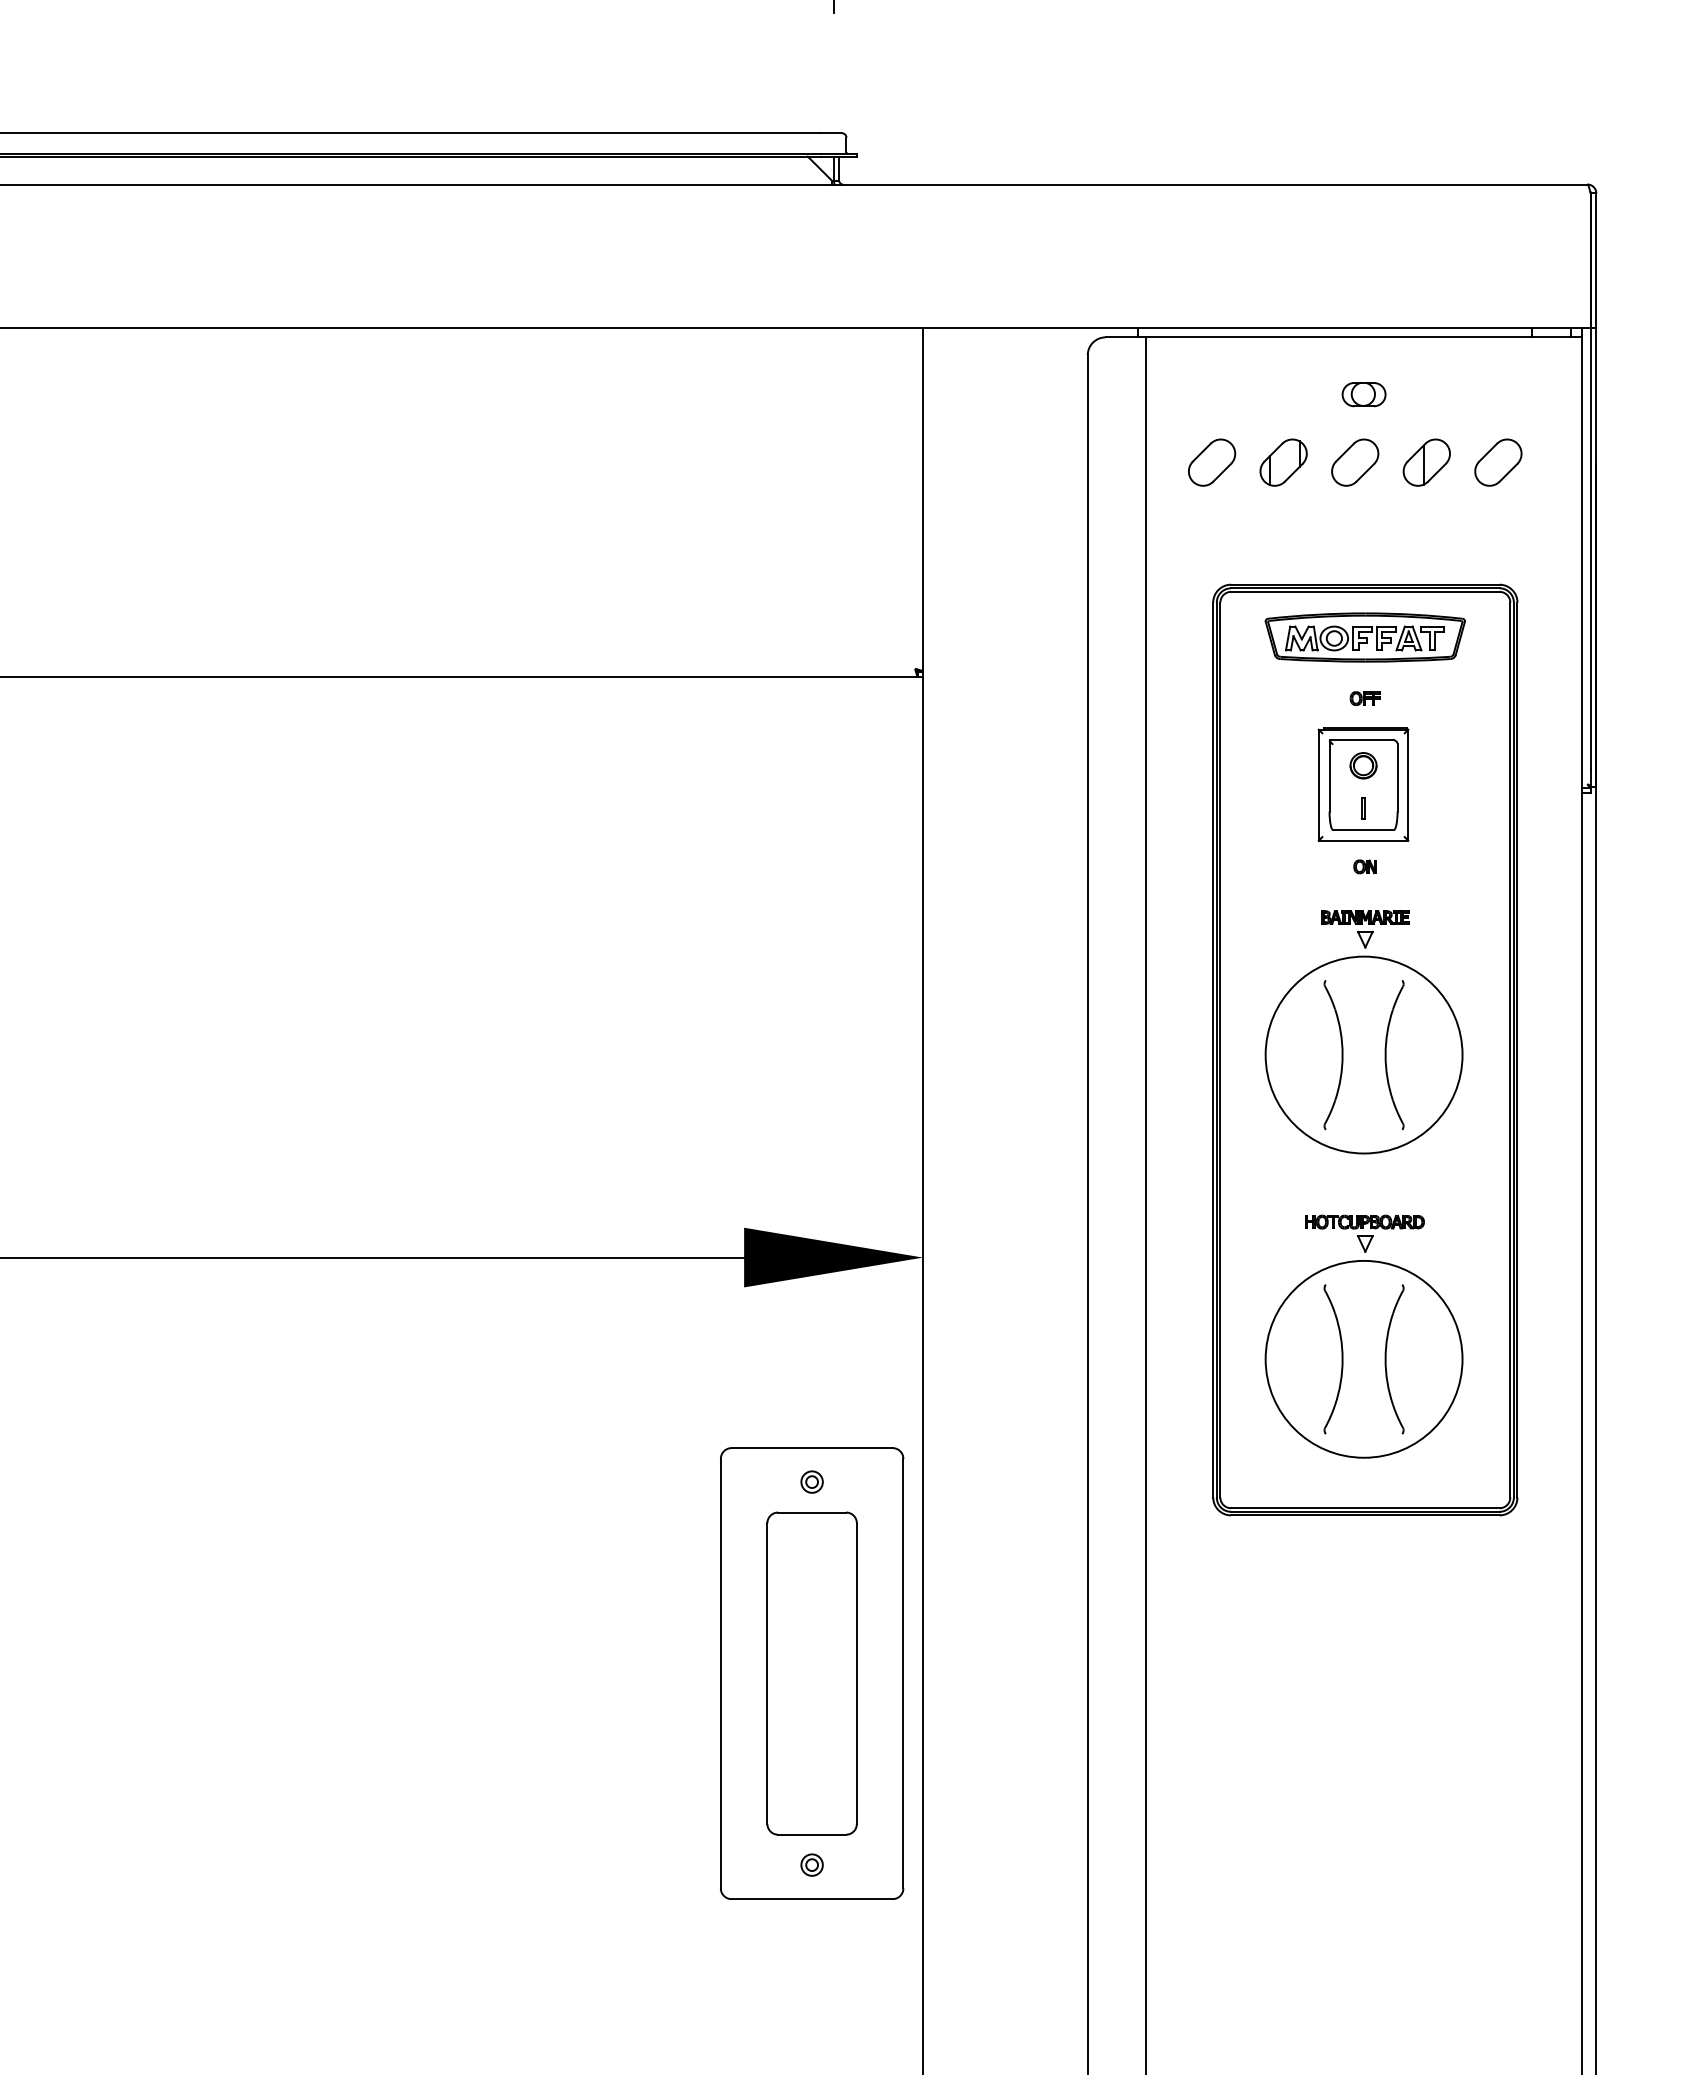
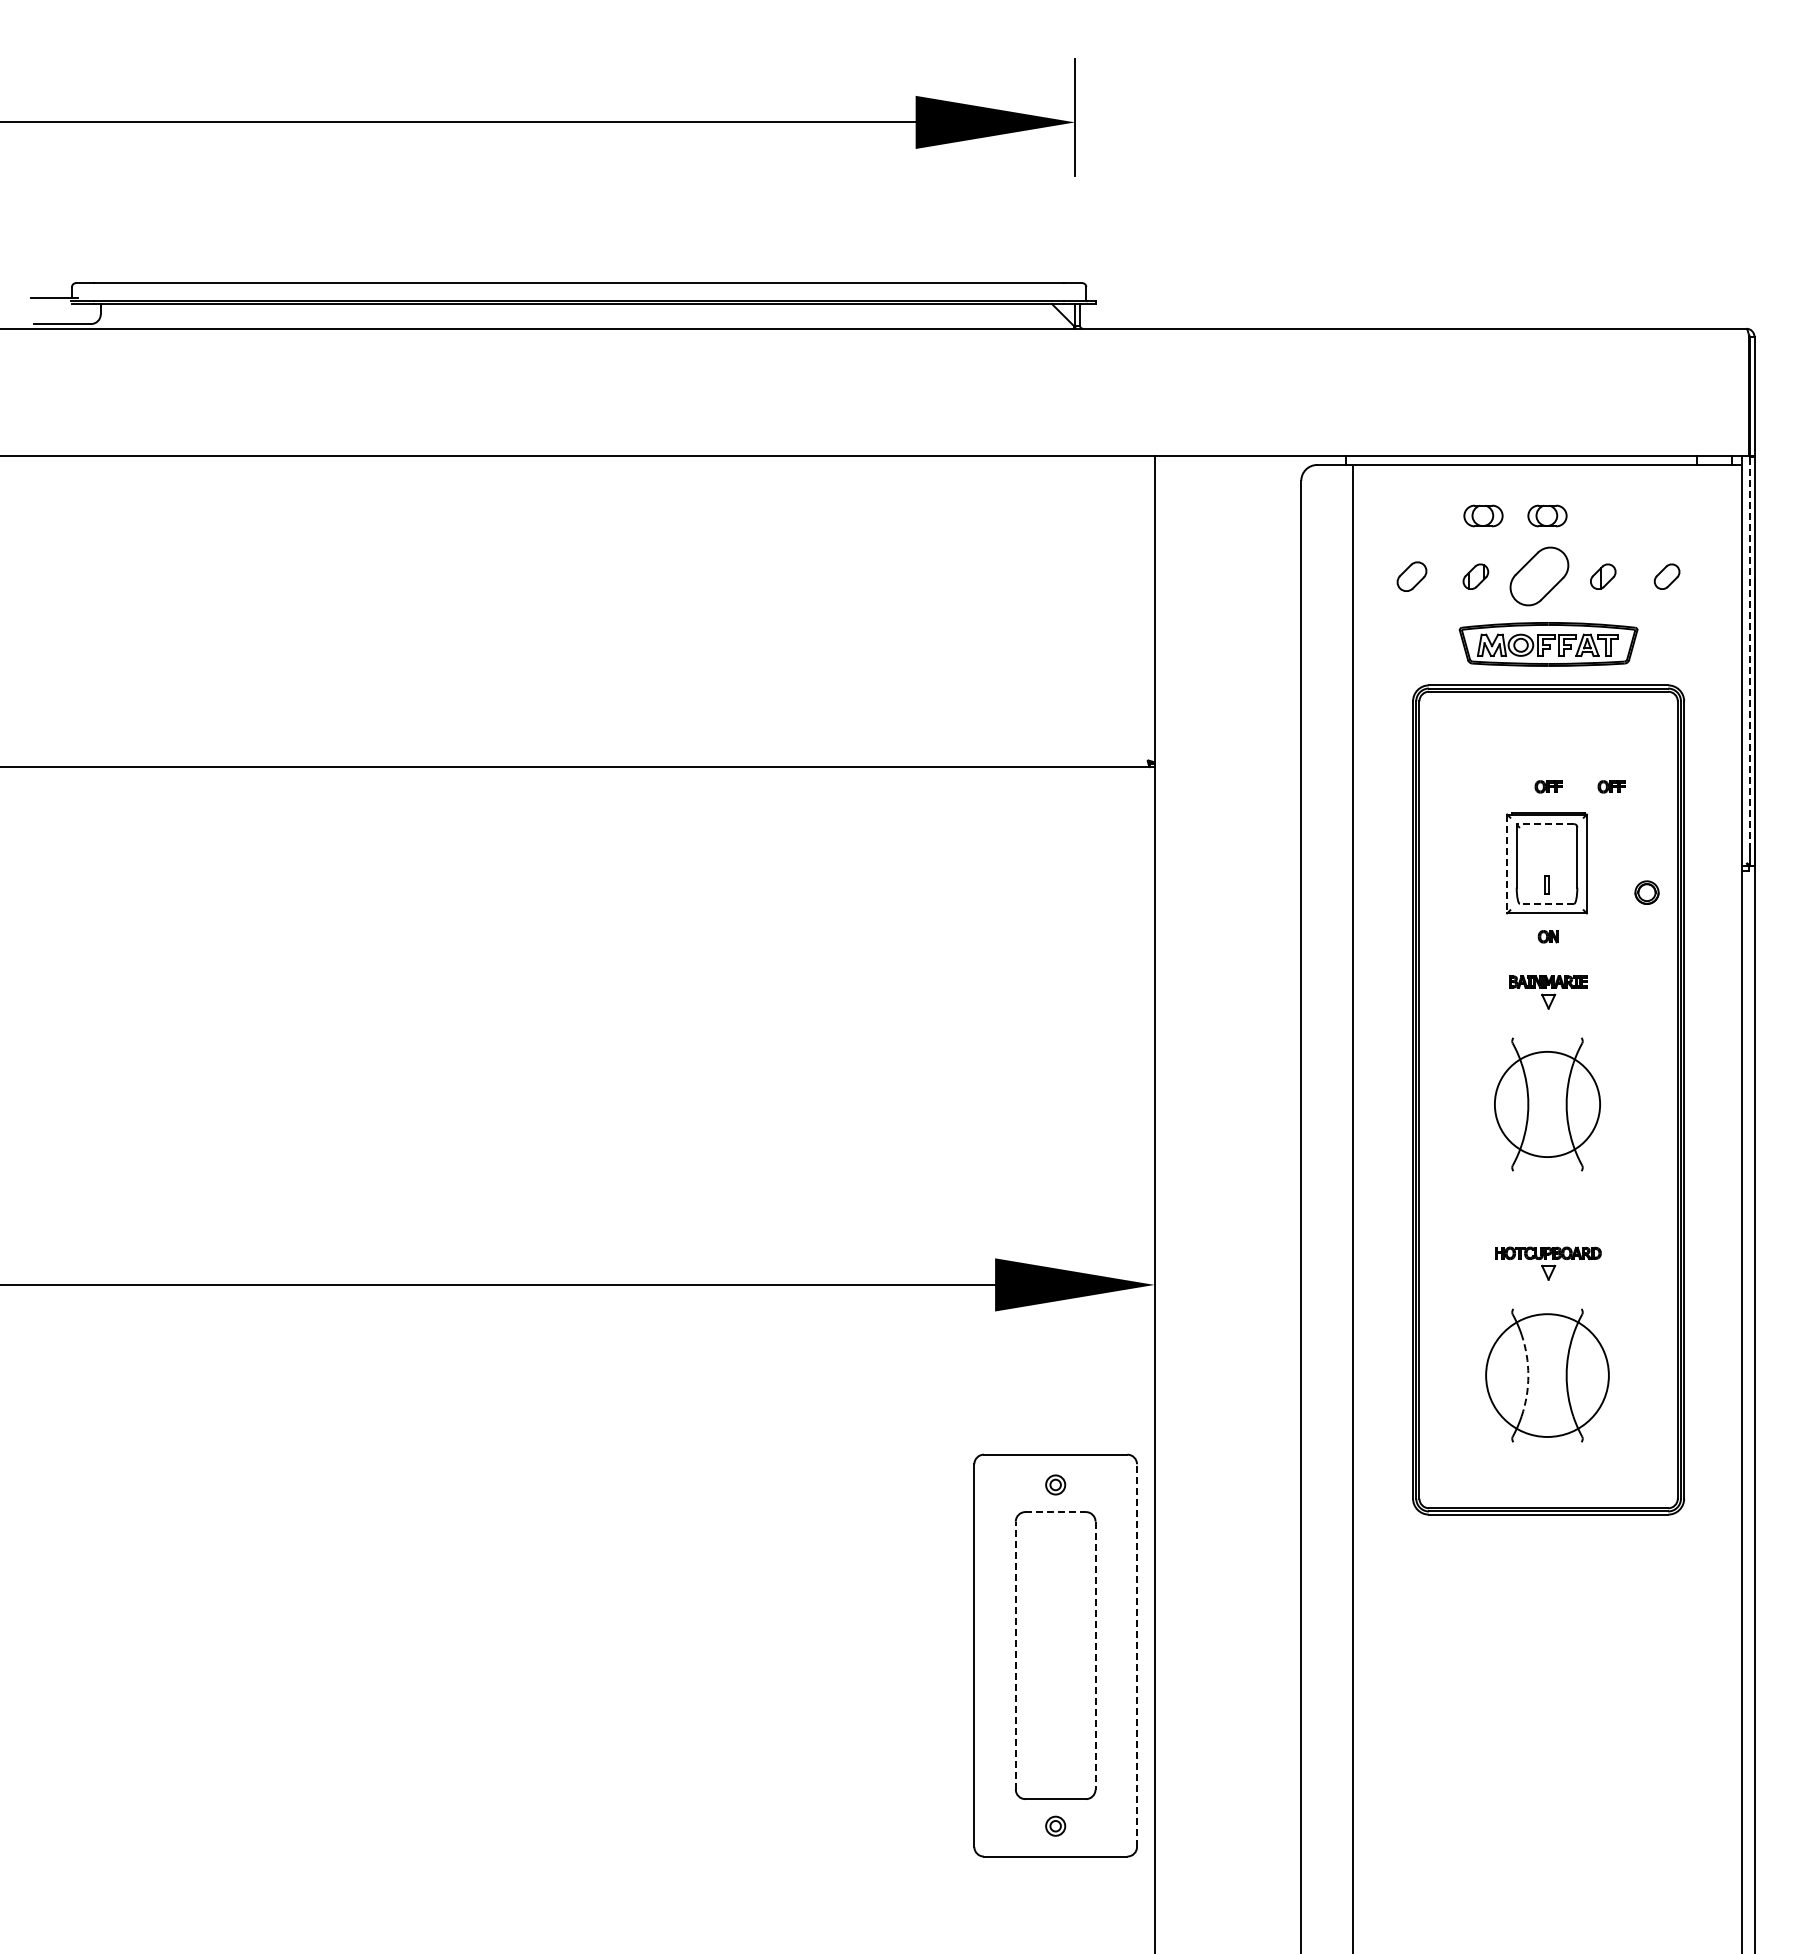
part: (1292, 394) -> (1483, 515), added
part: (1211, 462) -> (1411, 576), size x0.7
part: (1283, 462) -> (1475, 576), size x0.6
part: (1355, 462) -> (1539, 576), size x1.4
part: (1425, 462) -> (1602, 576), size x0.6
part: (1497, 462) -> (1666, 576), size x0.6
line: (1590, 548) -> (1749, 653), solid -> dashed
part: (1365, 637) -> (1548, 644), moved
part: (1435, 698) -> (1611, 786), added
line: (1361, 740) -> (1545, 824), solid -> dashed
part: (1362, 765) -> (1646, 892), moved
line: (1319, 785) -> (1507, 864), solid -> dashed
line: (1362, 829) -> (1546, 903), solid -> dashed
circle: (1364, 1055) -> (1547, 1104), size x0.6
arc: (1342, 1359) -> (1528, 1375), solid -> dashed
circle: (1364, 1359) -> (1547, 1375), size x0.7
line: (813, 1512) -> (1056, 1512), solid -> dashed
line: (767, 1673) -> (1015, 1655), solid -> dashed
line: (856, 1673) -> (1095, 1655), solid -> dashed
line: (903, 1673) -> (1137, 1655), solid -> dashed

